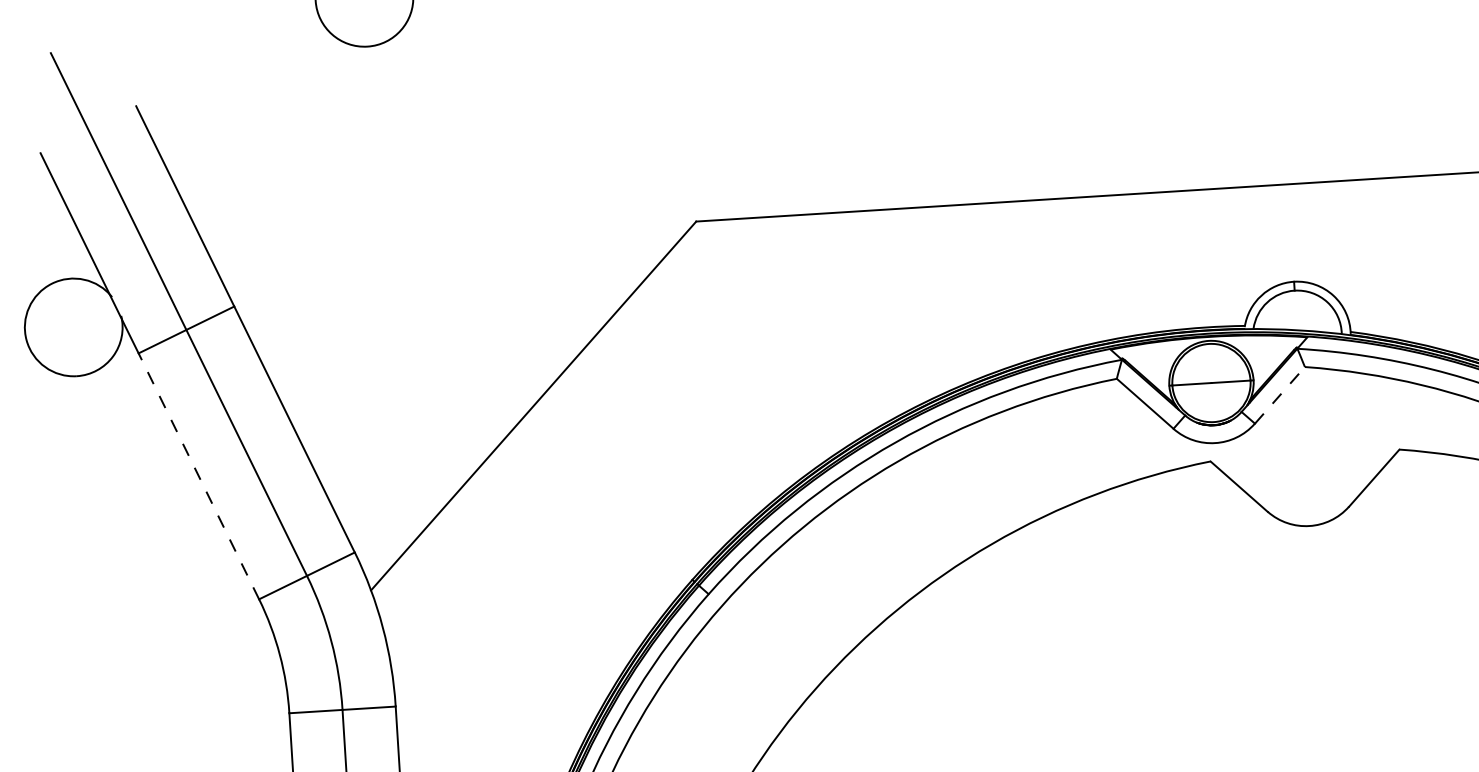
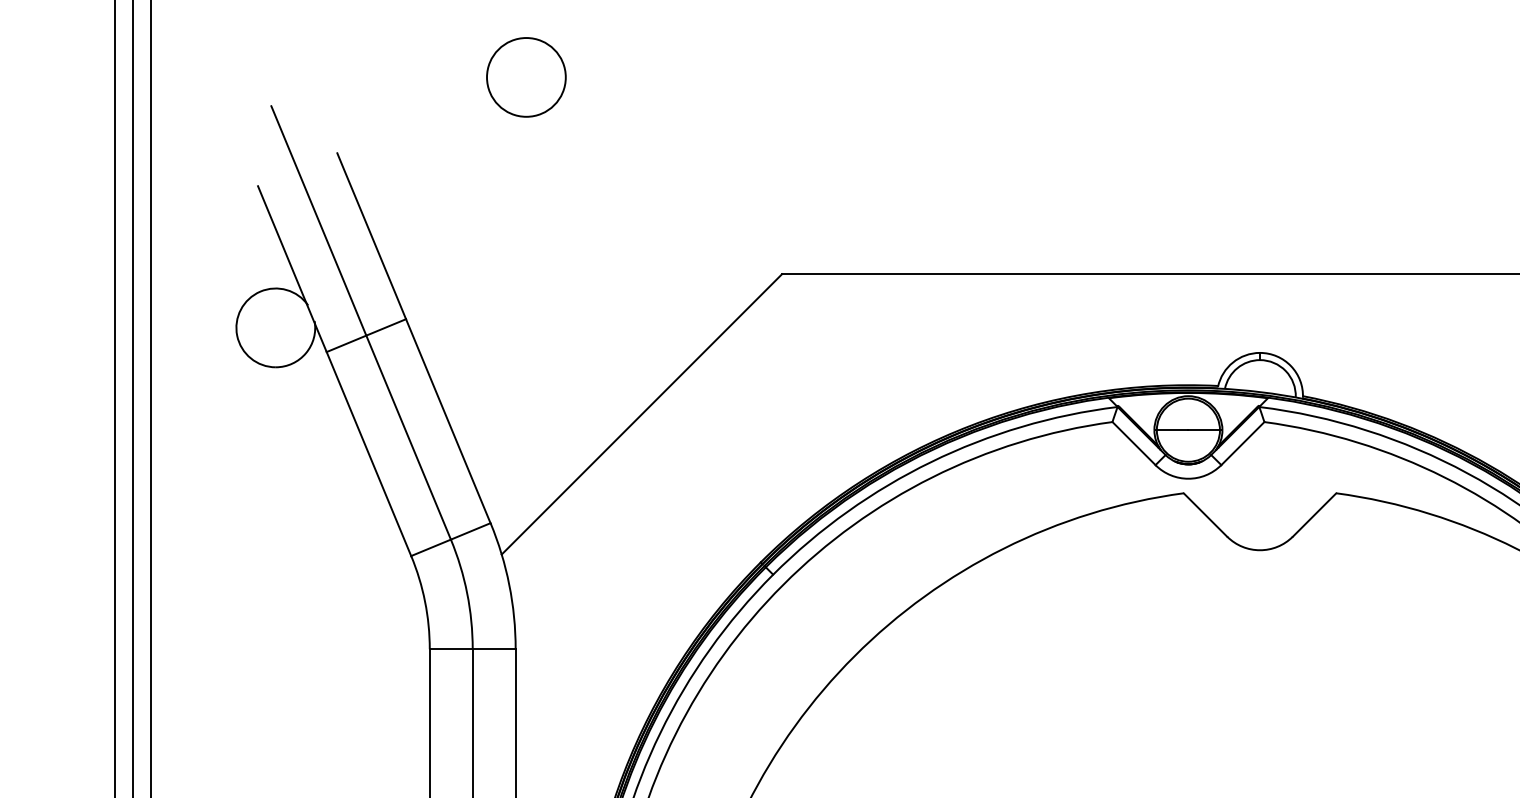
line: (1280, 395) -> (1243, 443), dashed -> solid
line: (198, 475) -> (368, 453), dashed -> solid

